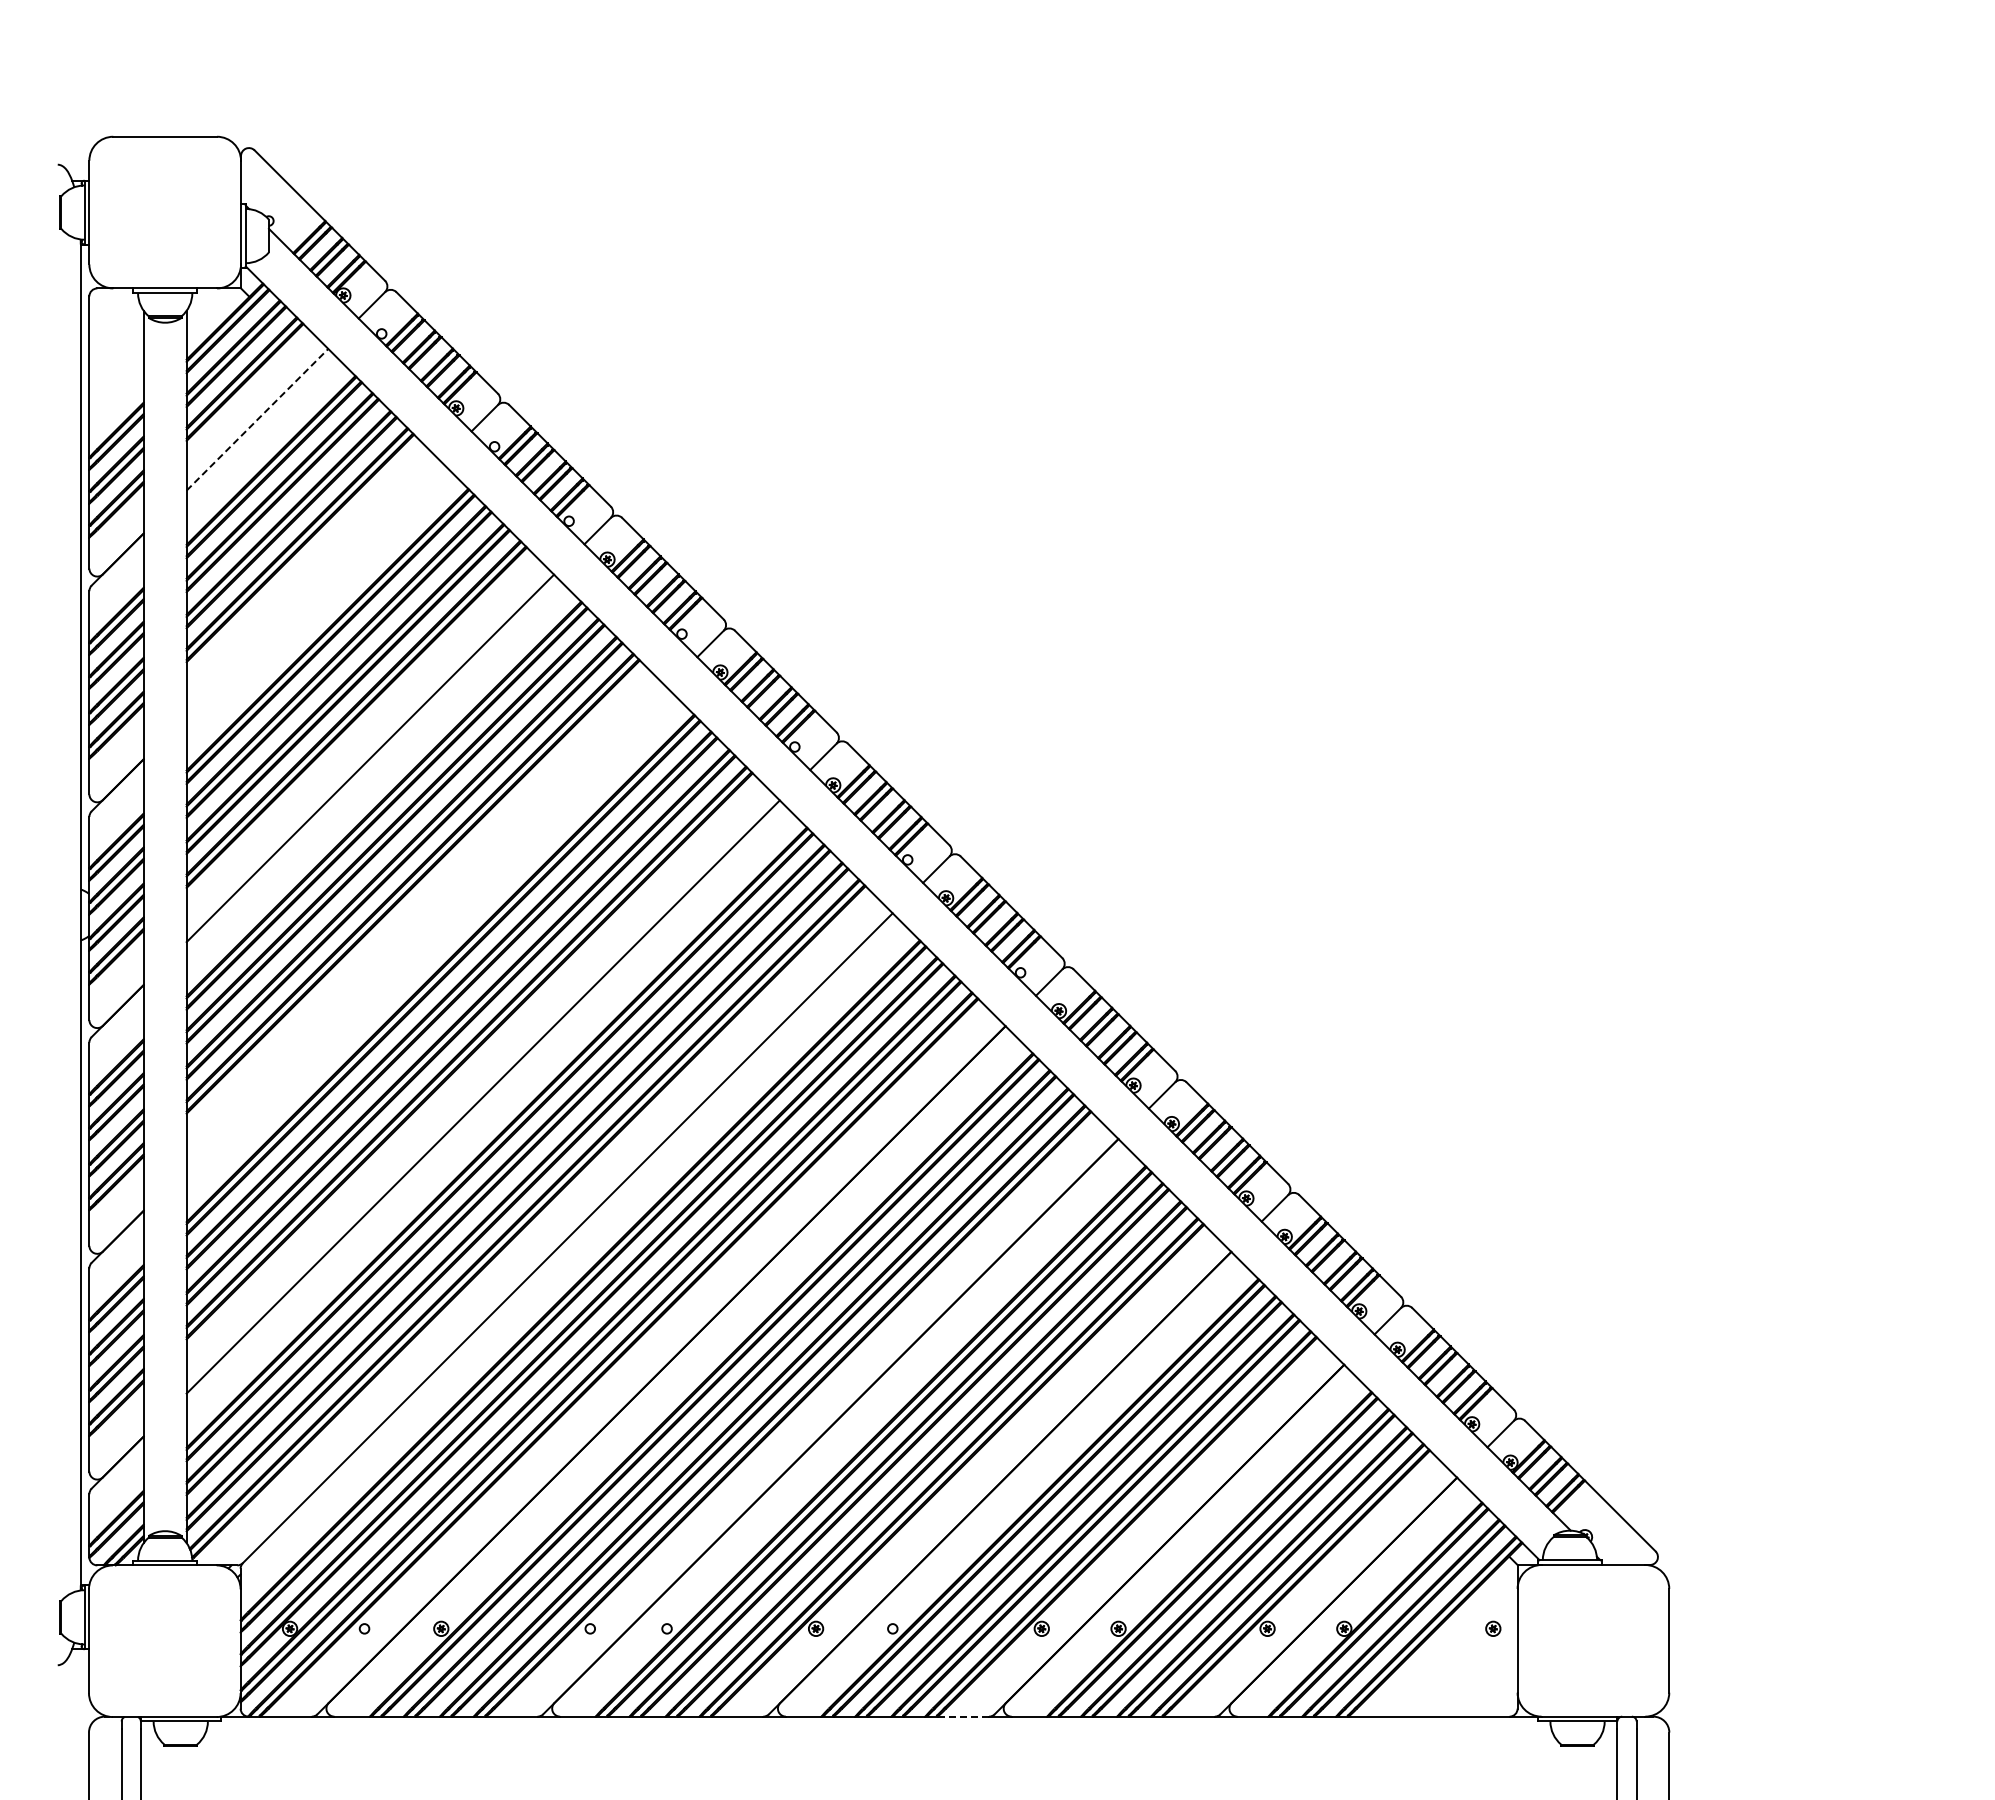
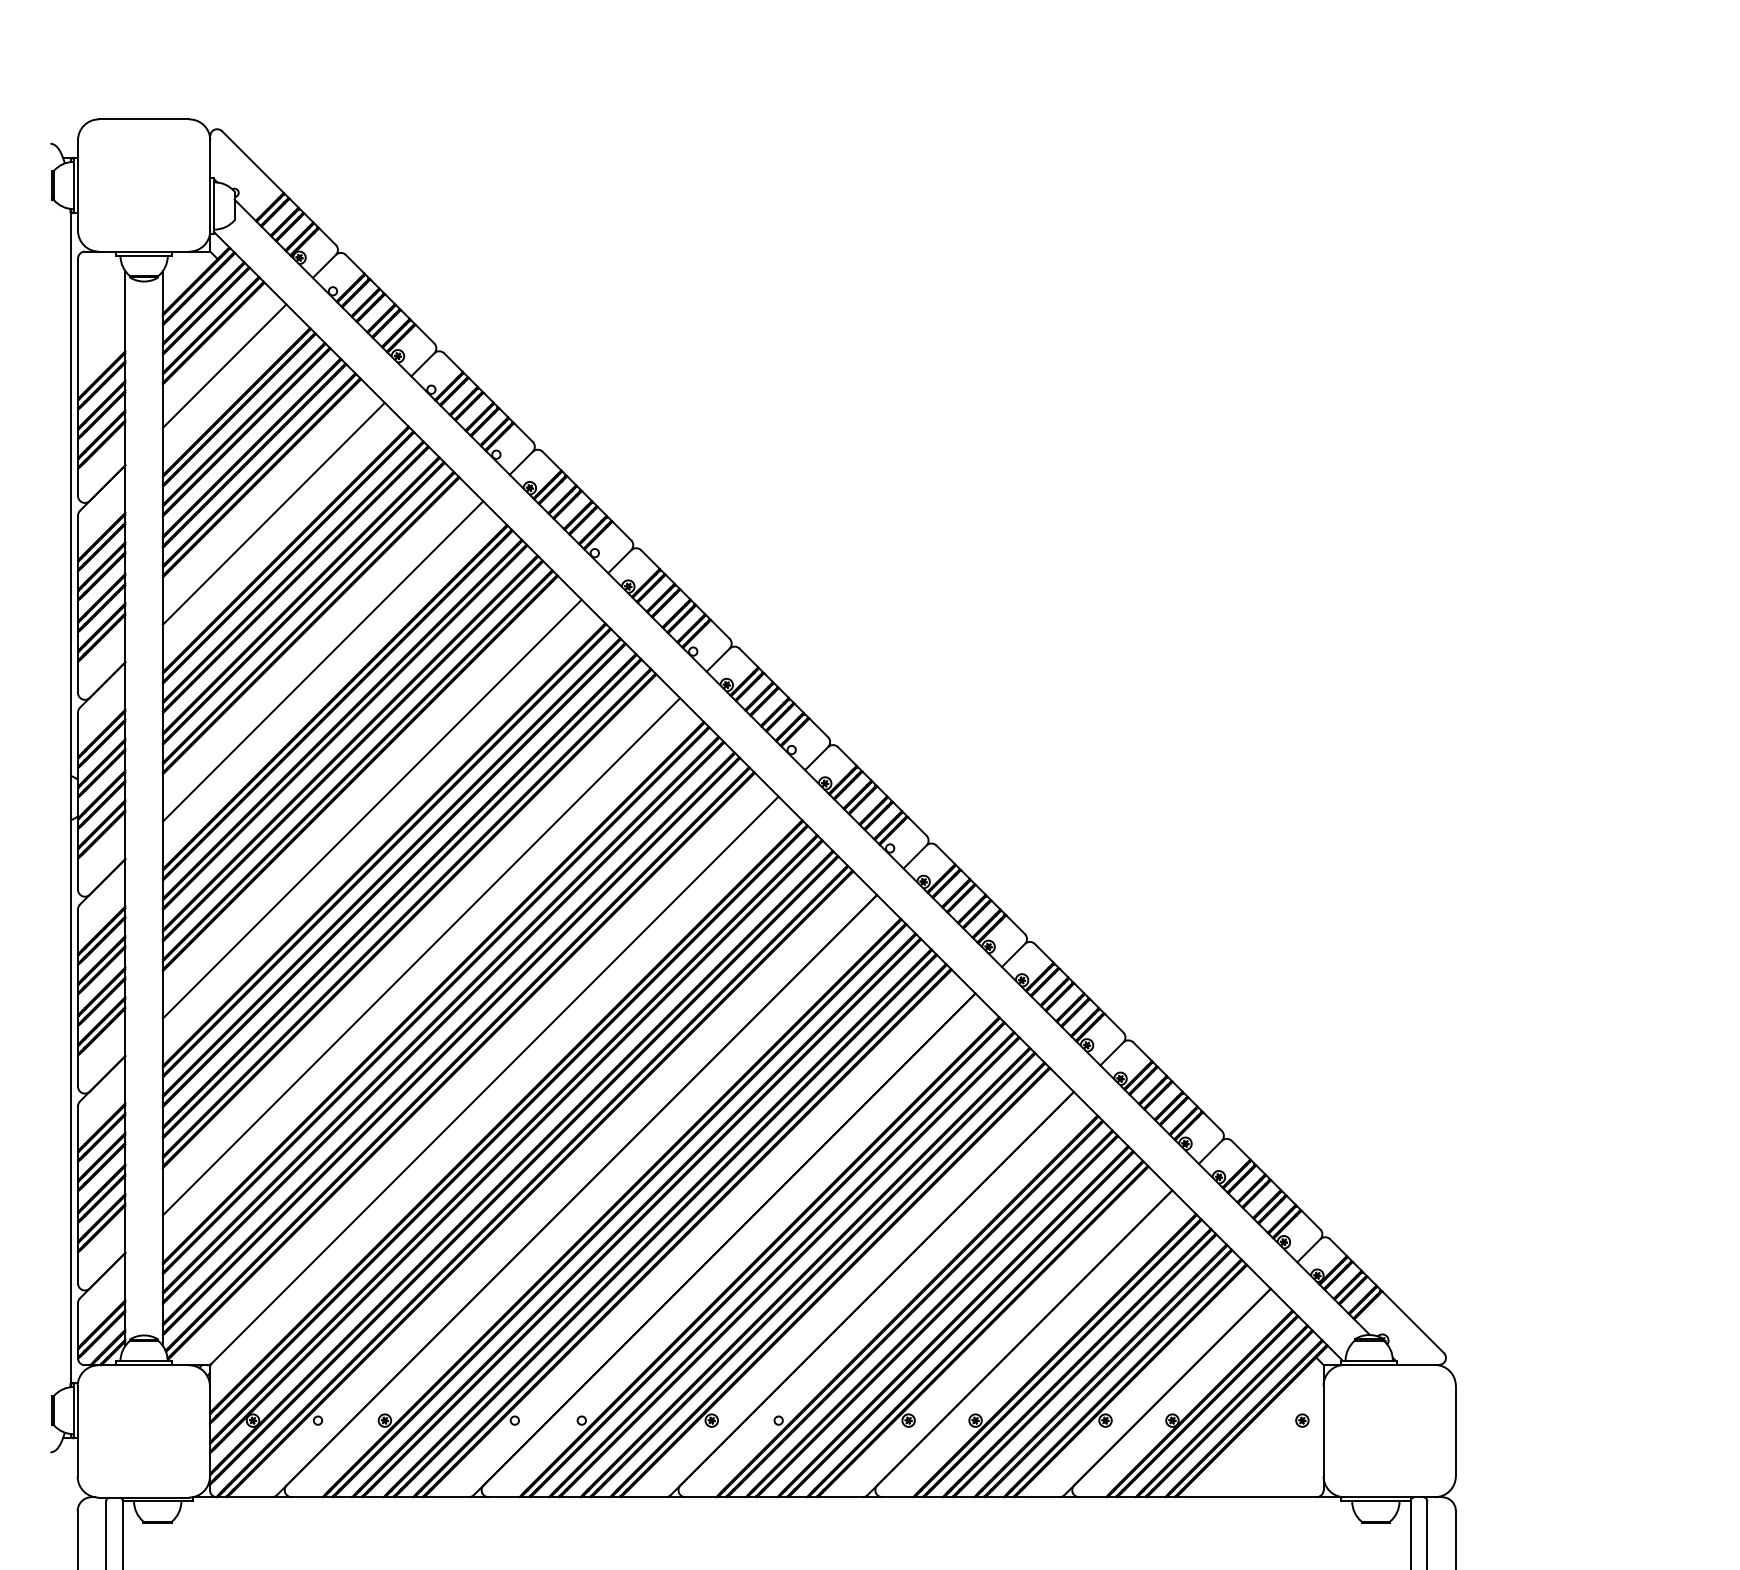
line: (257, 419) -> (224, 365), dashed -> solid
line: (313, 588) -> (273, 513), added
line: (426, 927) -> (372, 808), added
line: (963, 1716) -> (840, 1497), dashed -> solid

